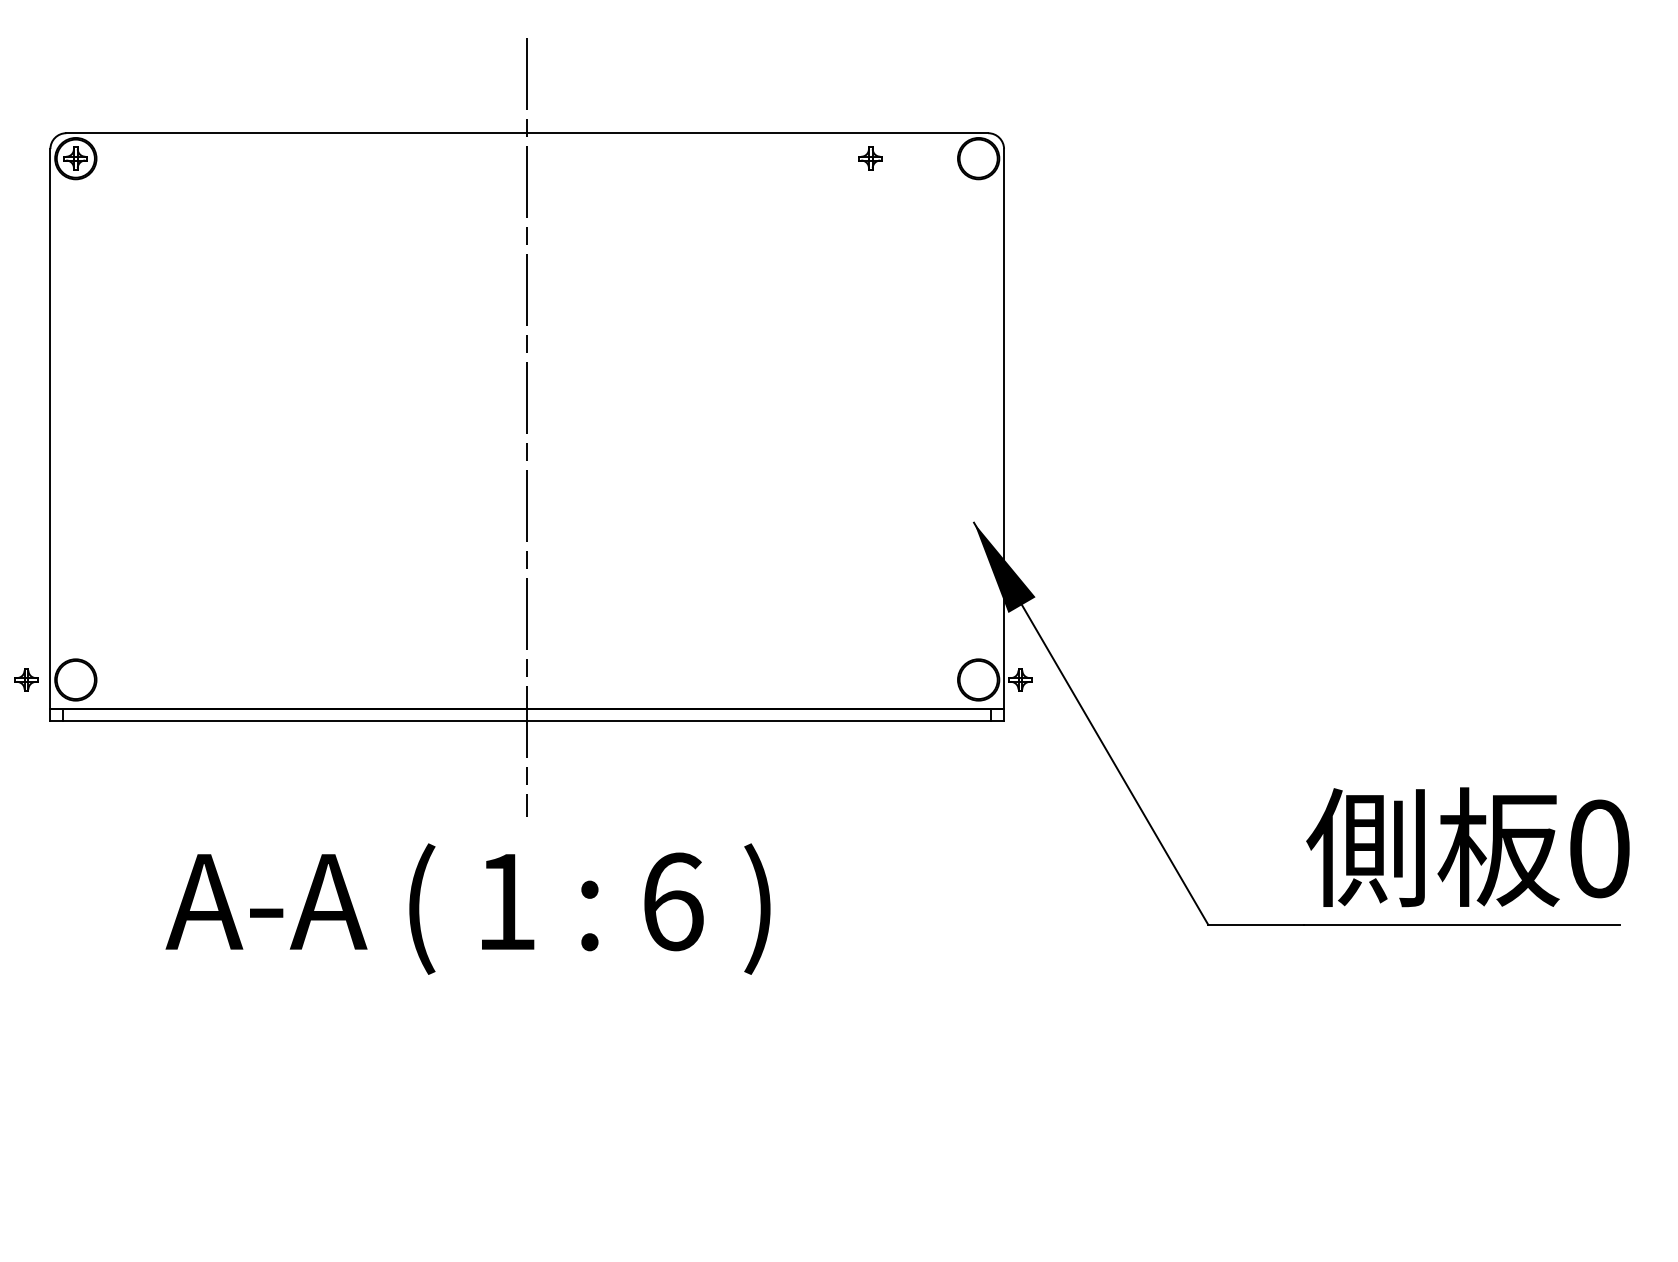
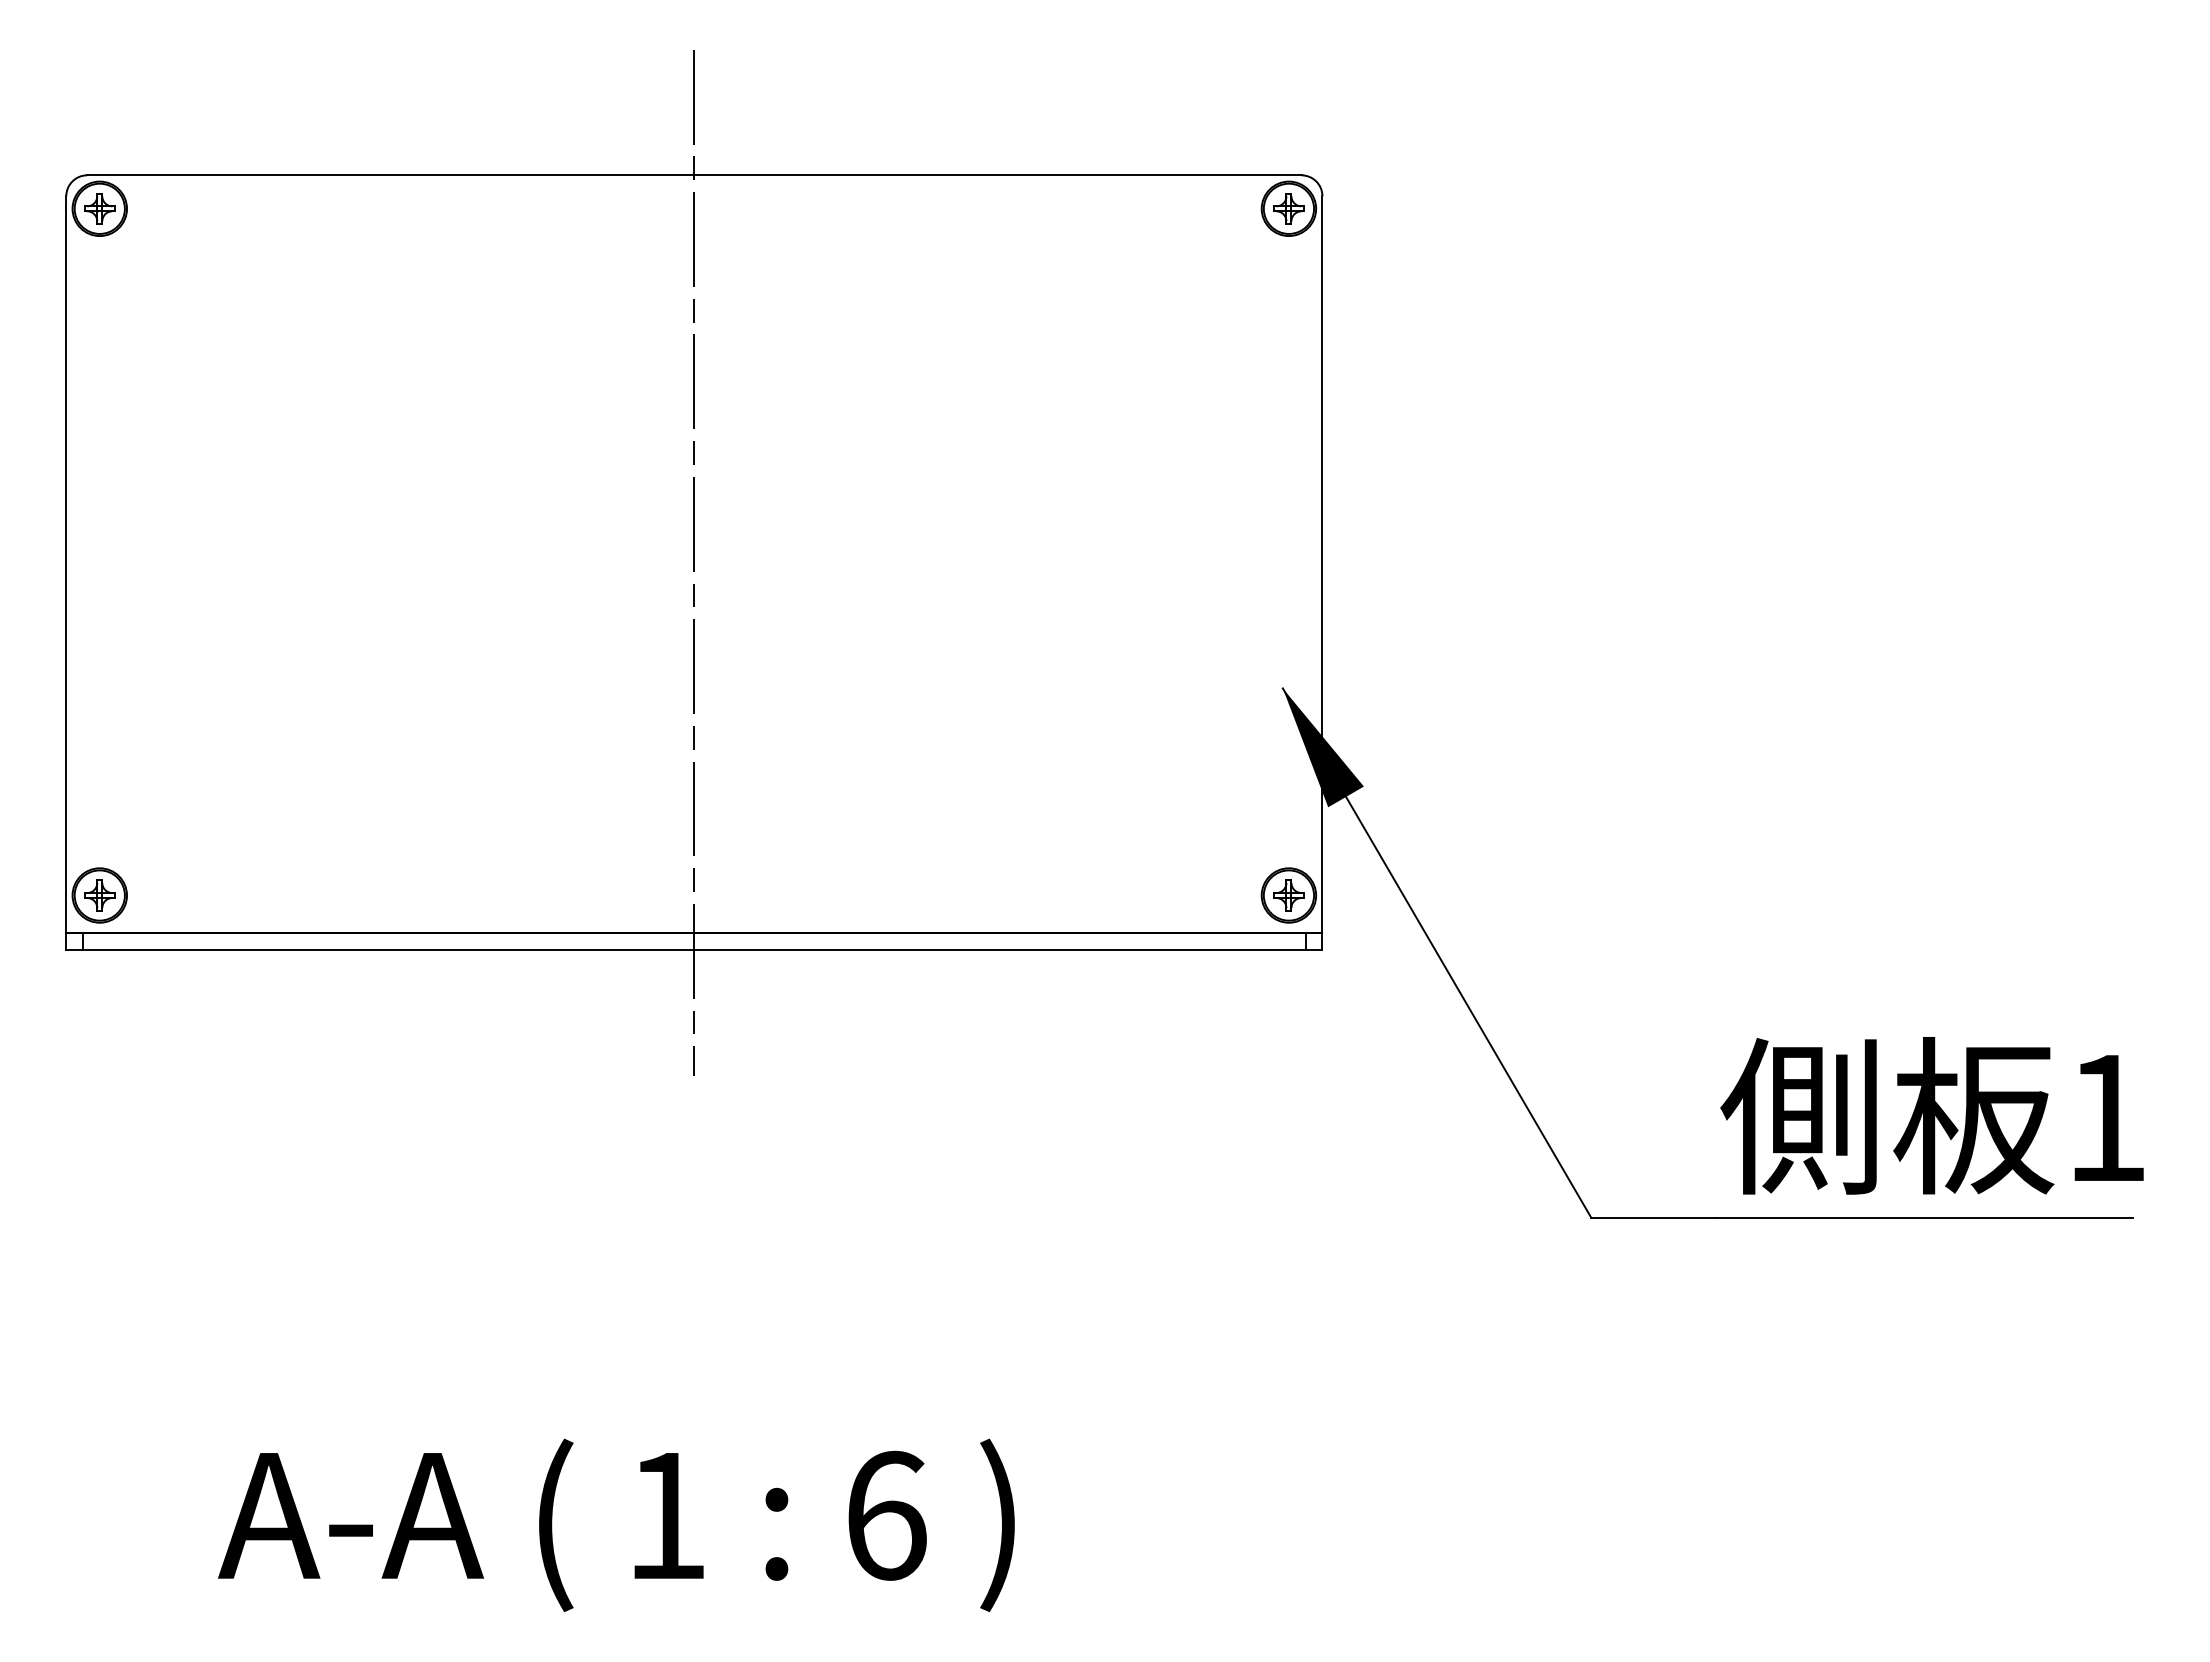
part: (870, 158) -> (1288, 208), moved
part: (26, 679) -> (99, 895), moved
part: (1020, 679) -> (1288, 895), moved
text: (1600, 849) -> (2107, 1118), 0 -> 1
text: (468, 908) -> (616, 1524), moved

